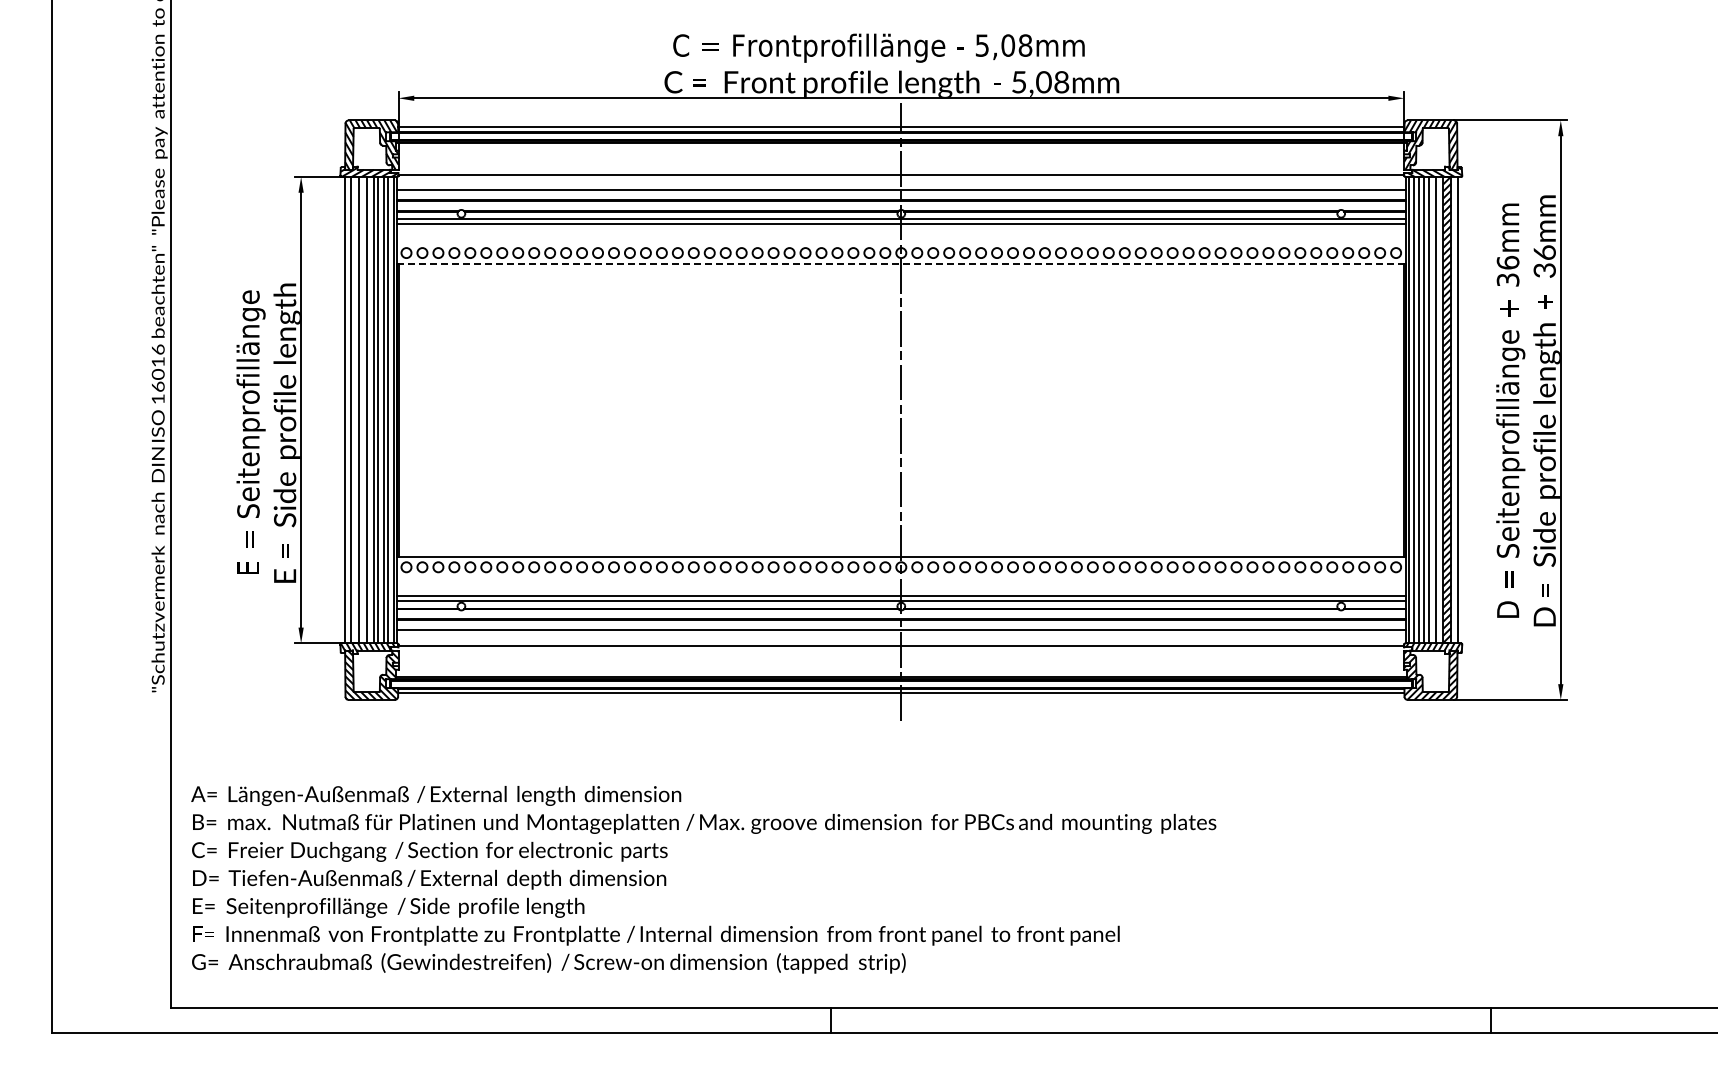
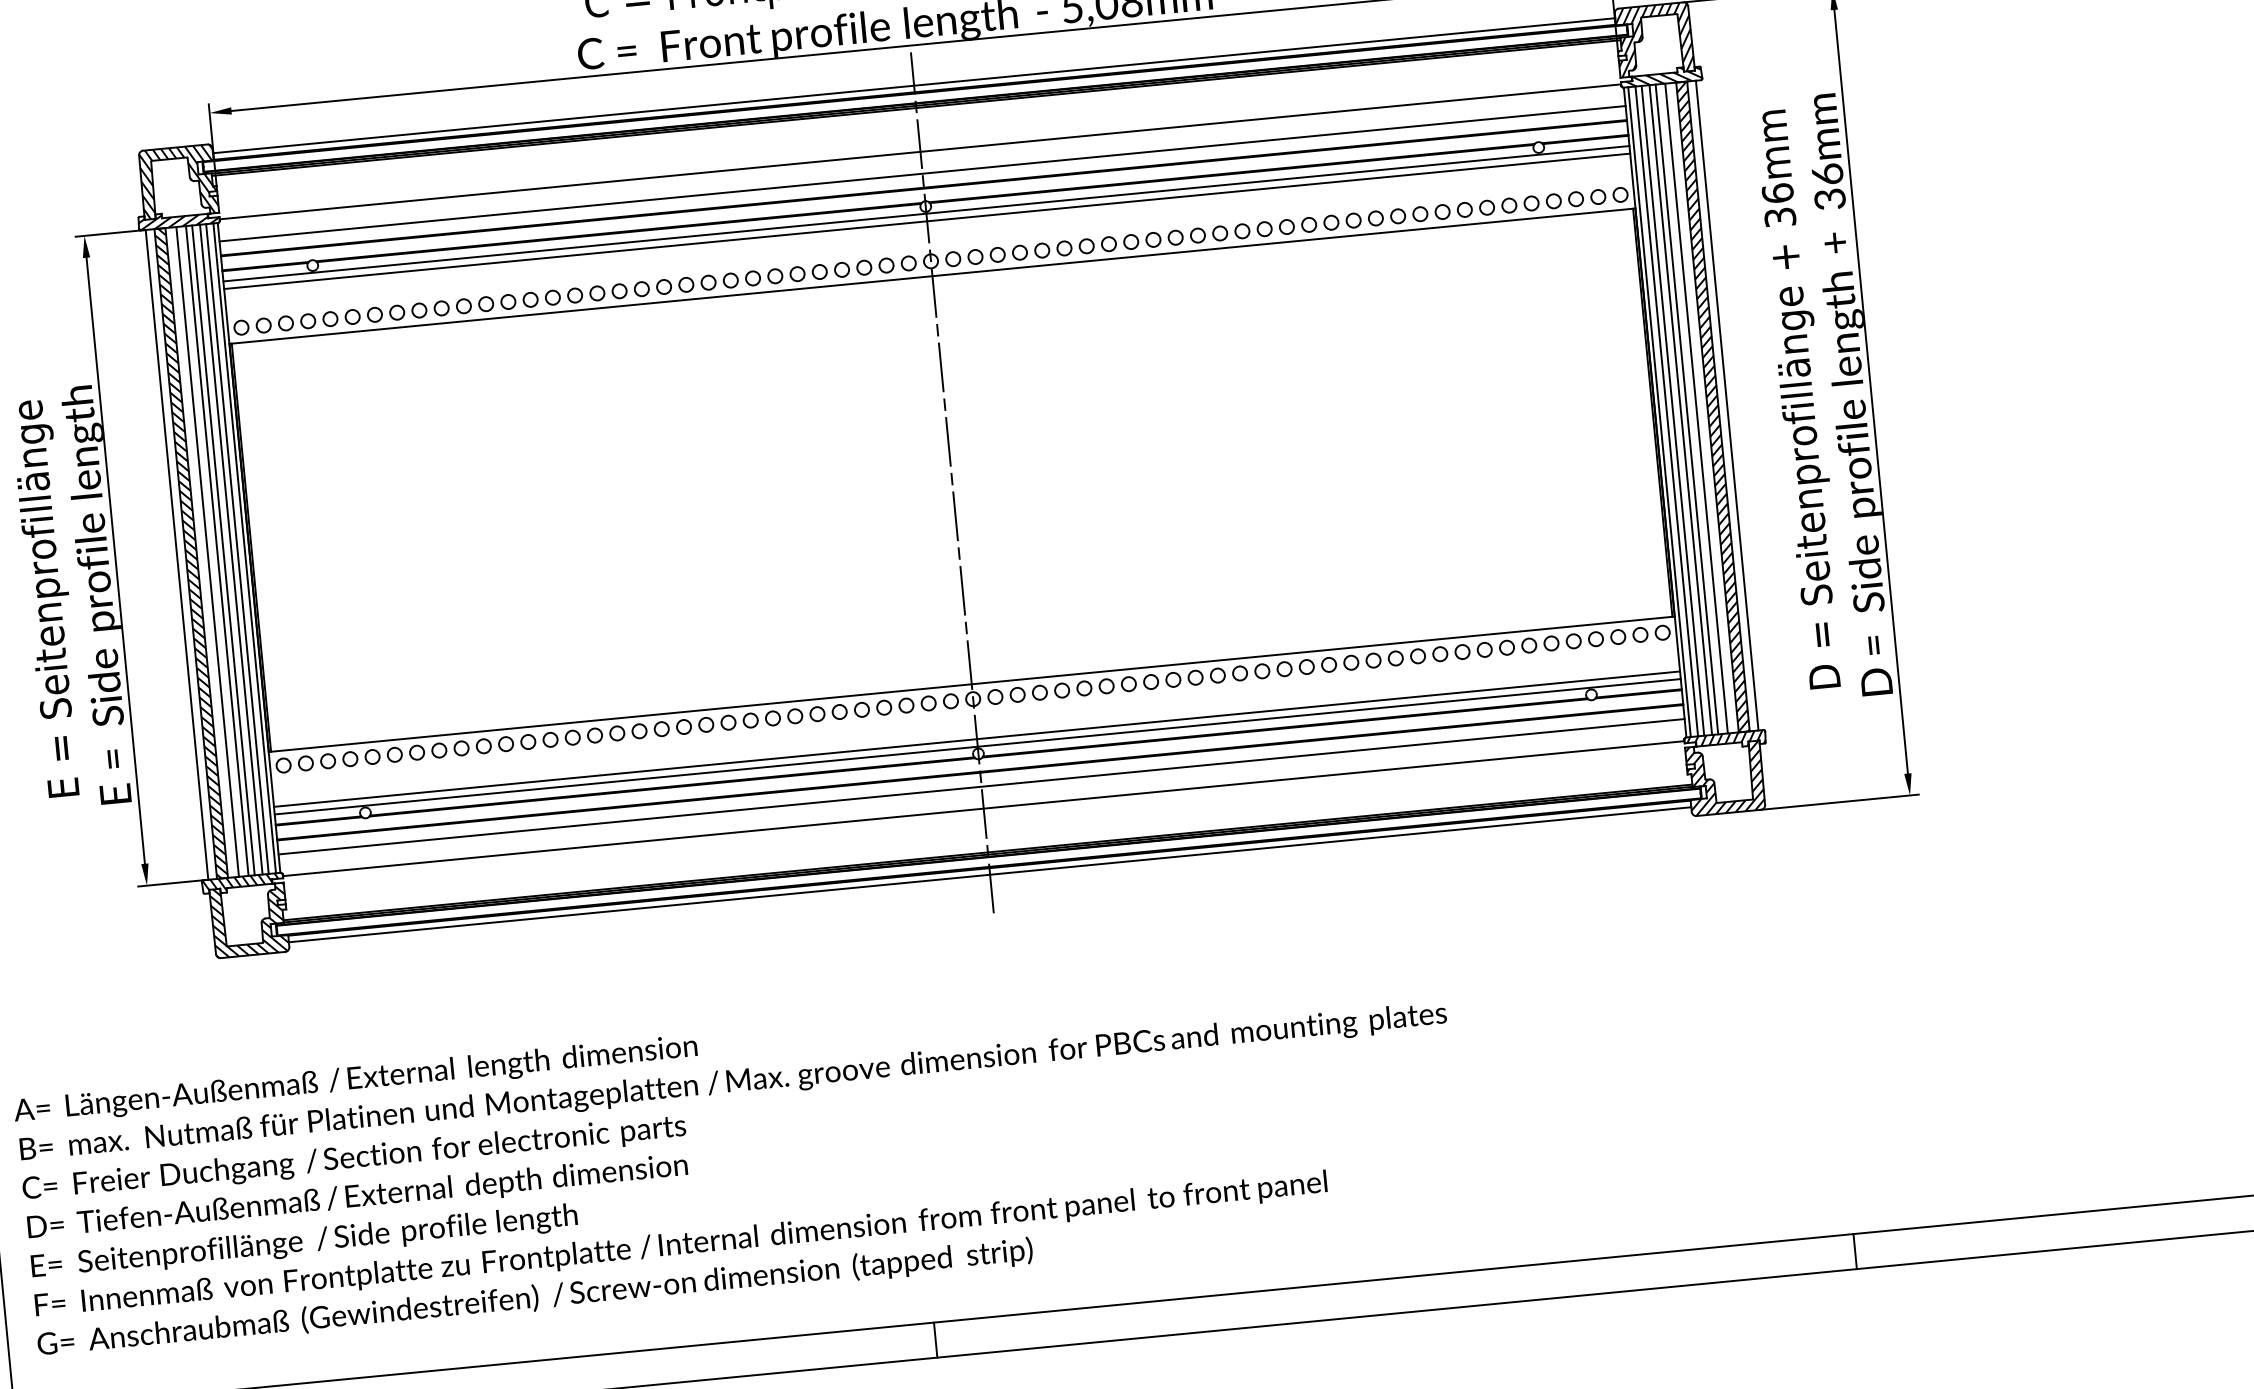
line: (901, 263) -> (932, 275), dashed -> solid
hatch: (355, 410) -> (191, 553), added

